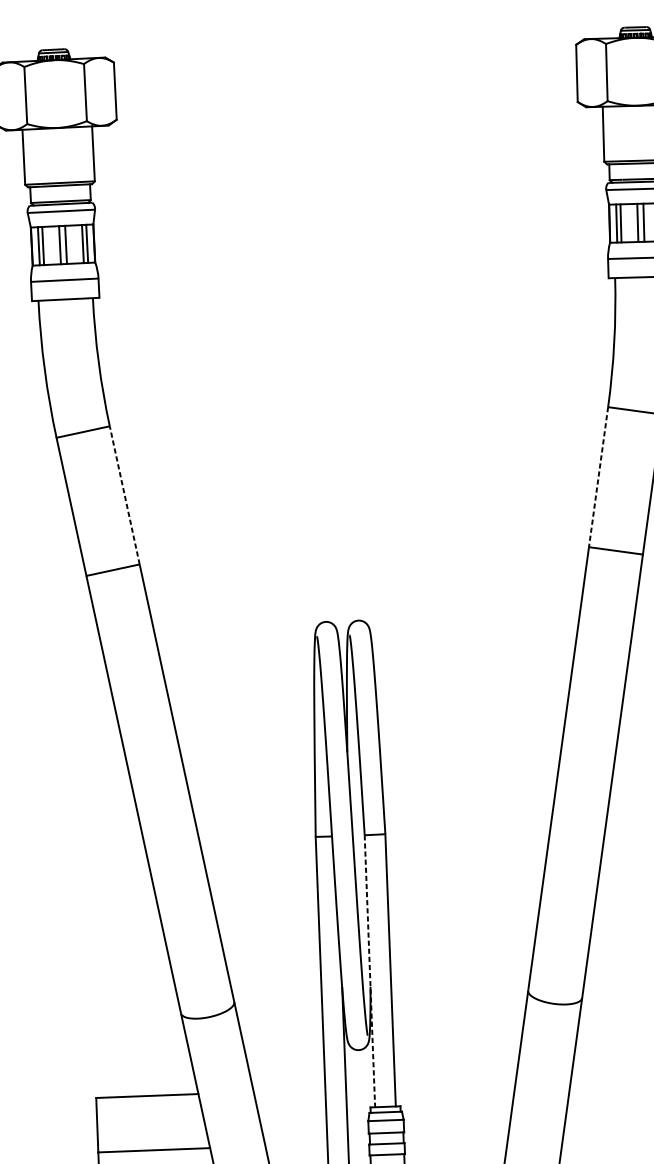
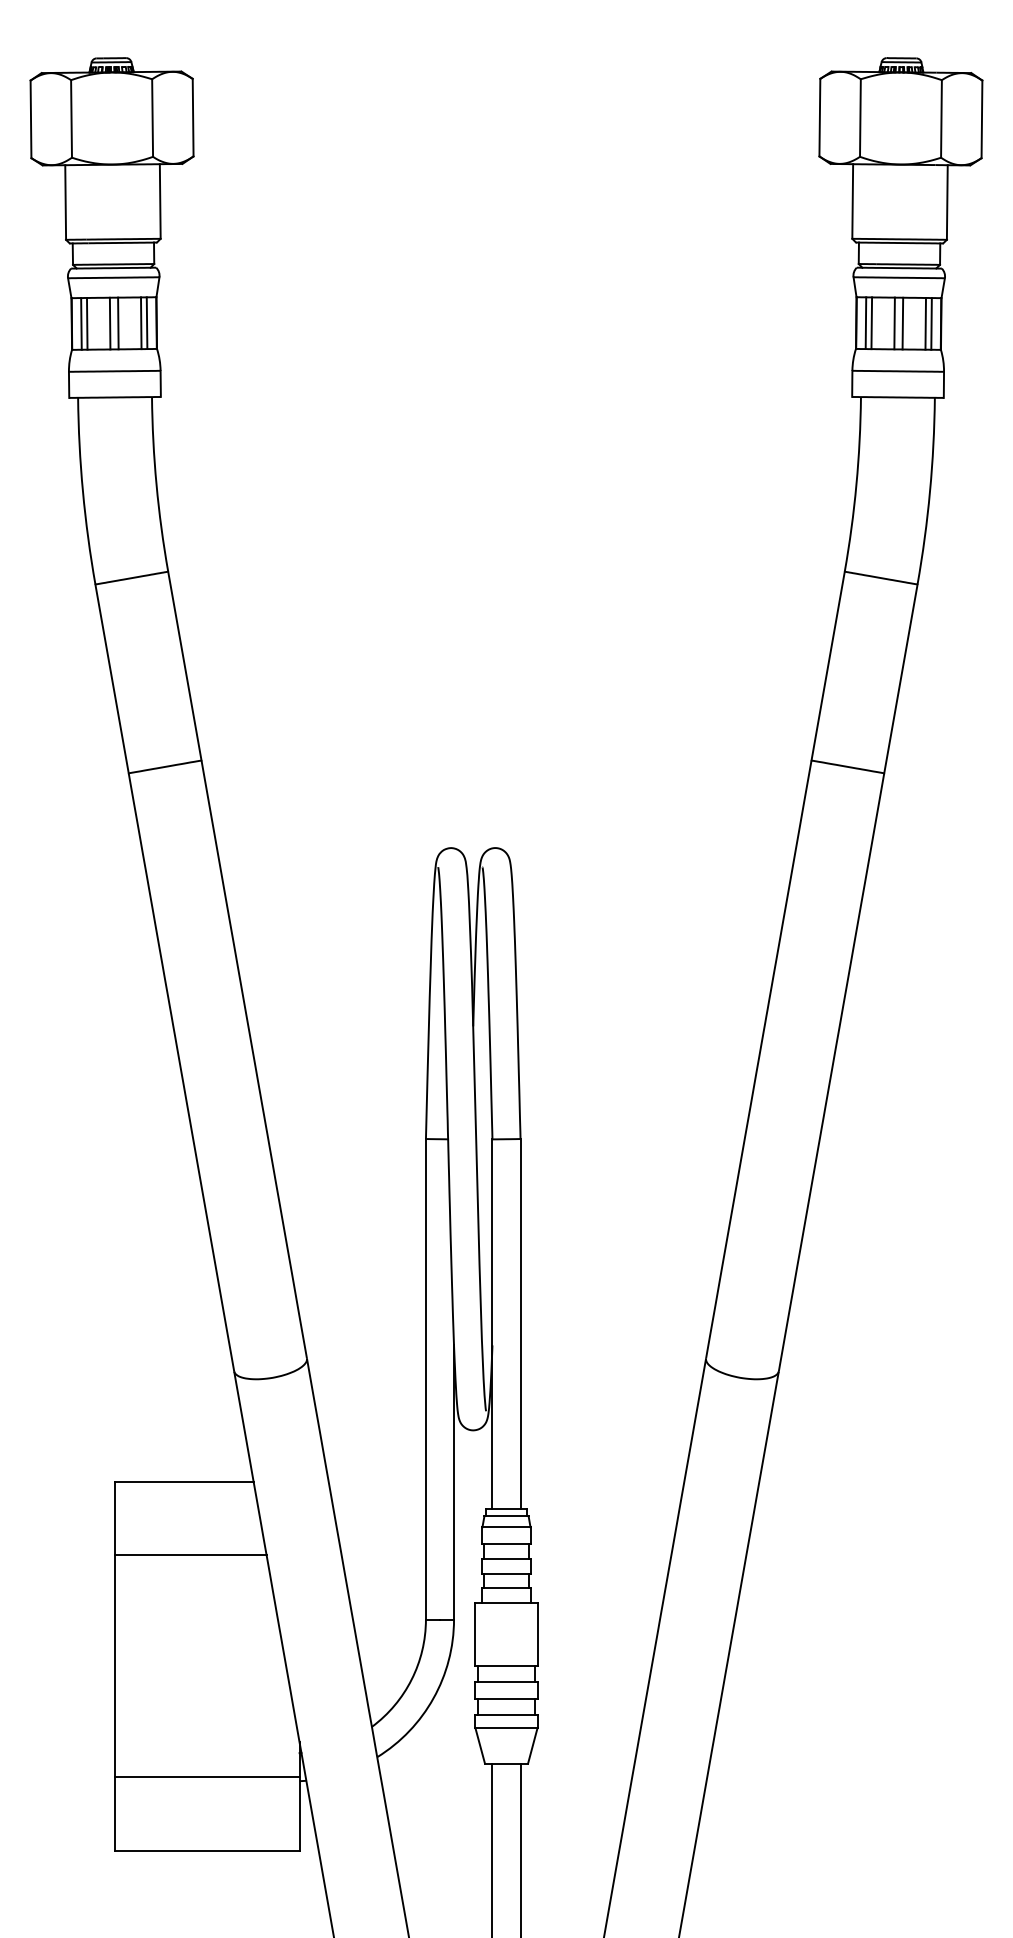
line: (598, 477) -> (828, 666), dashed -> solid
line: (124, 495) -> (184, 666), dashed -> solid
line: (369, 971) -> (492, 1324), dashed -> solid

